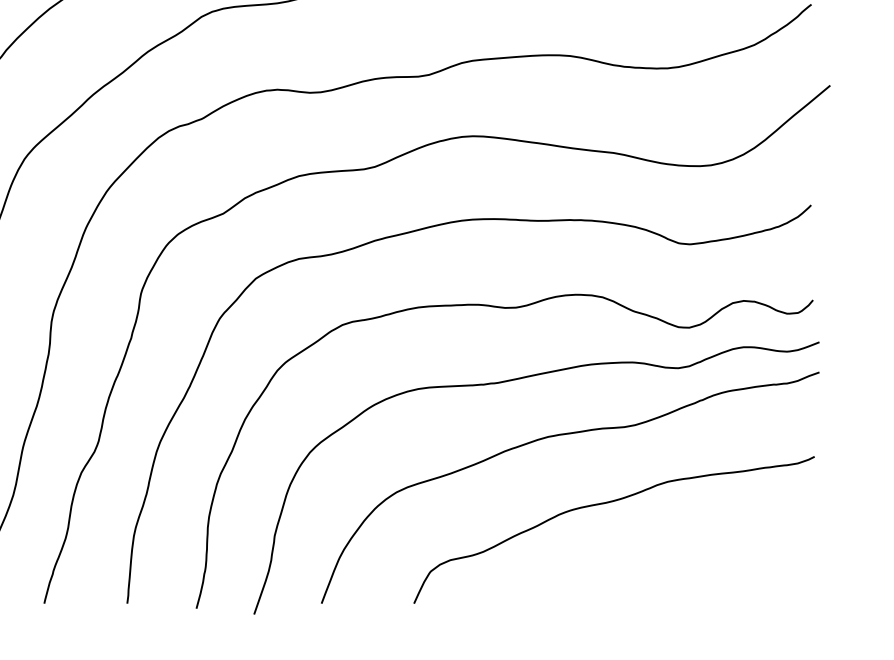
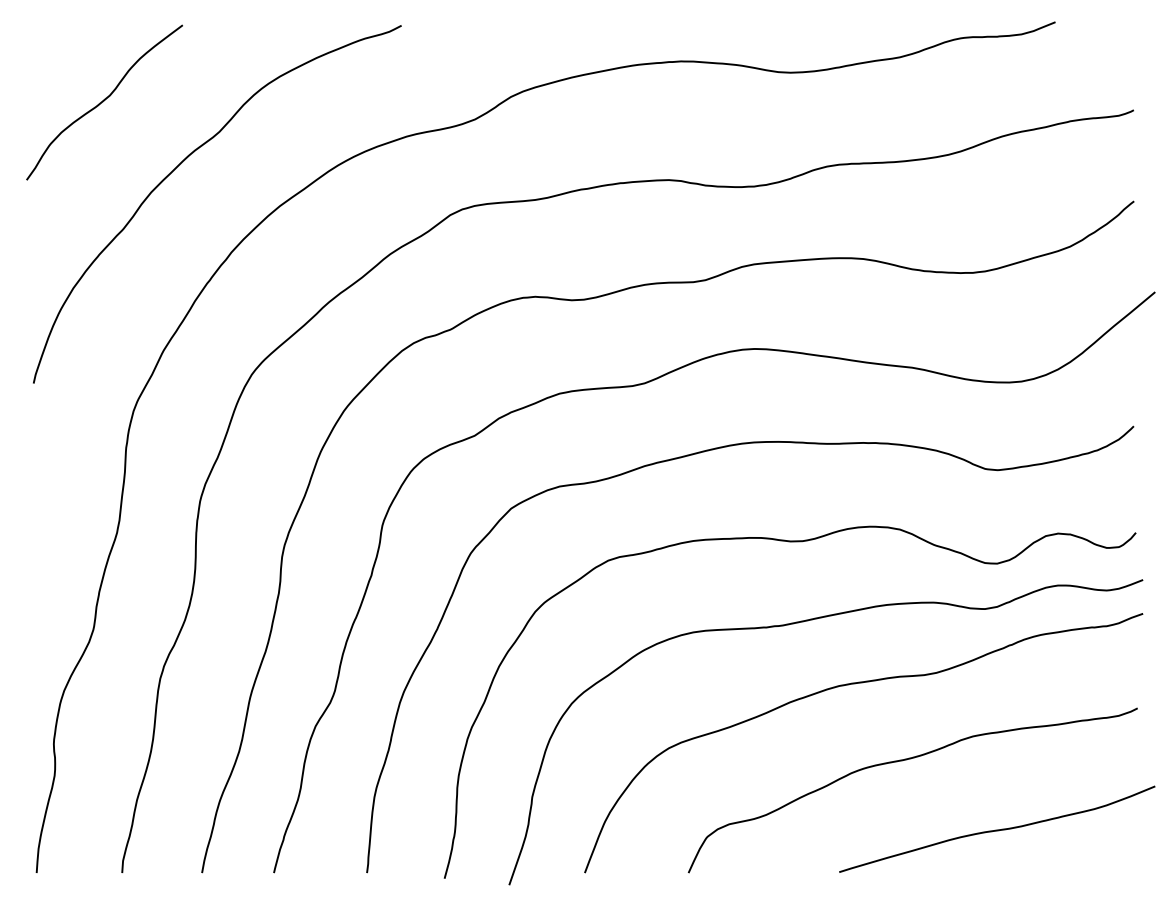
curve: (689, 564) -> (997, 829), added

